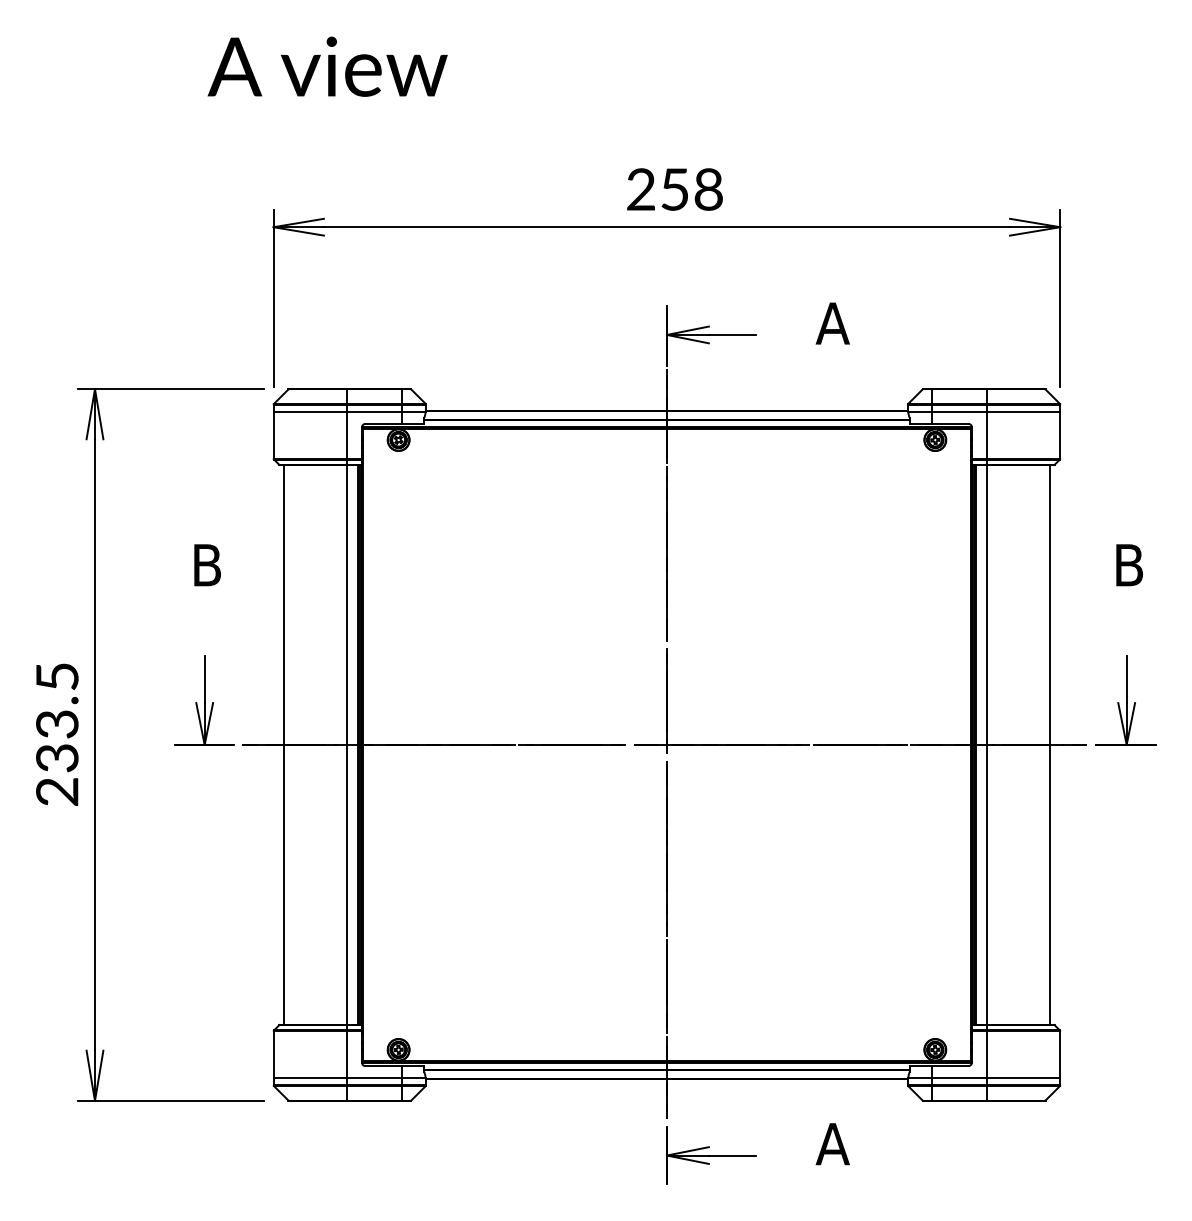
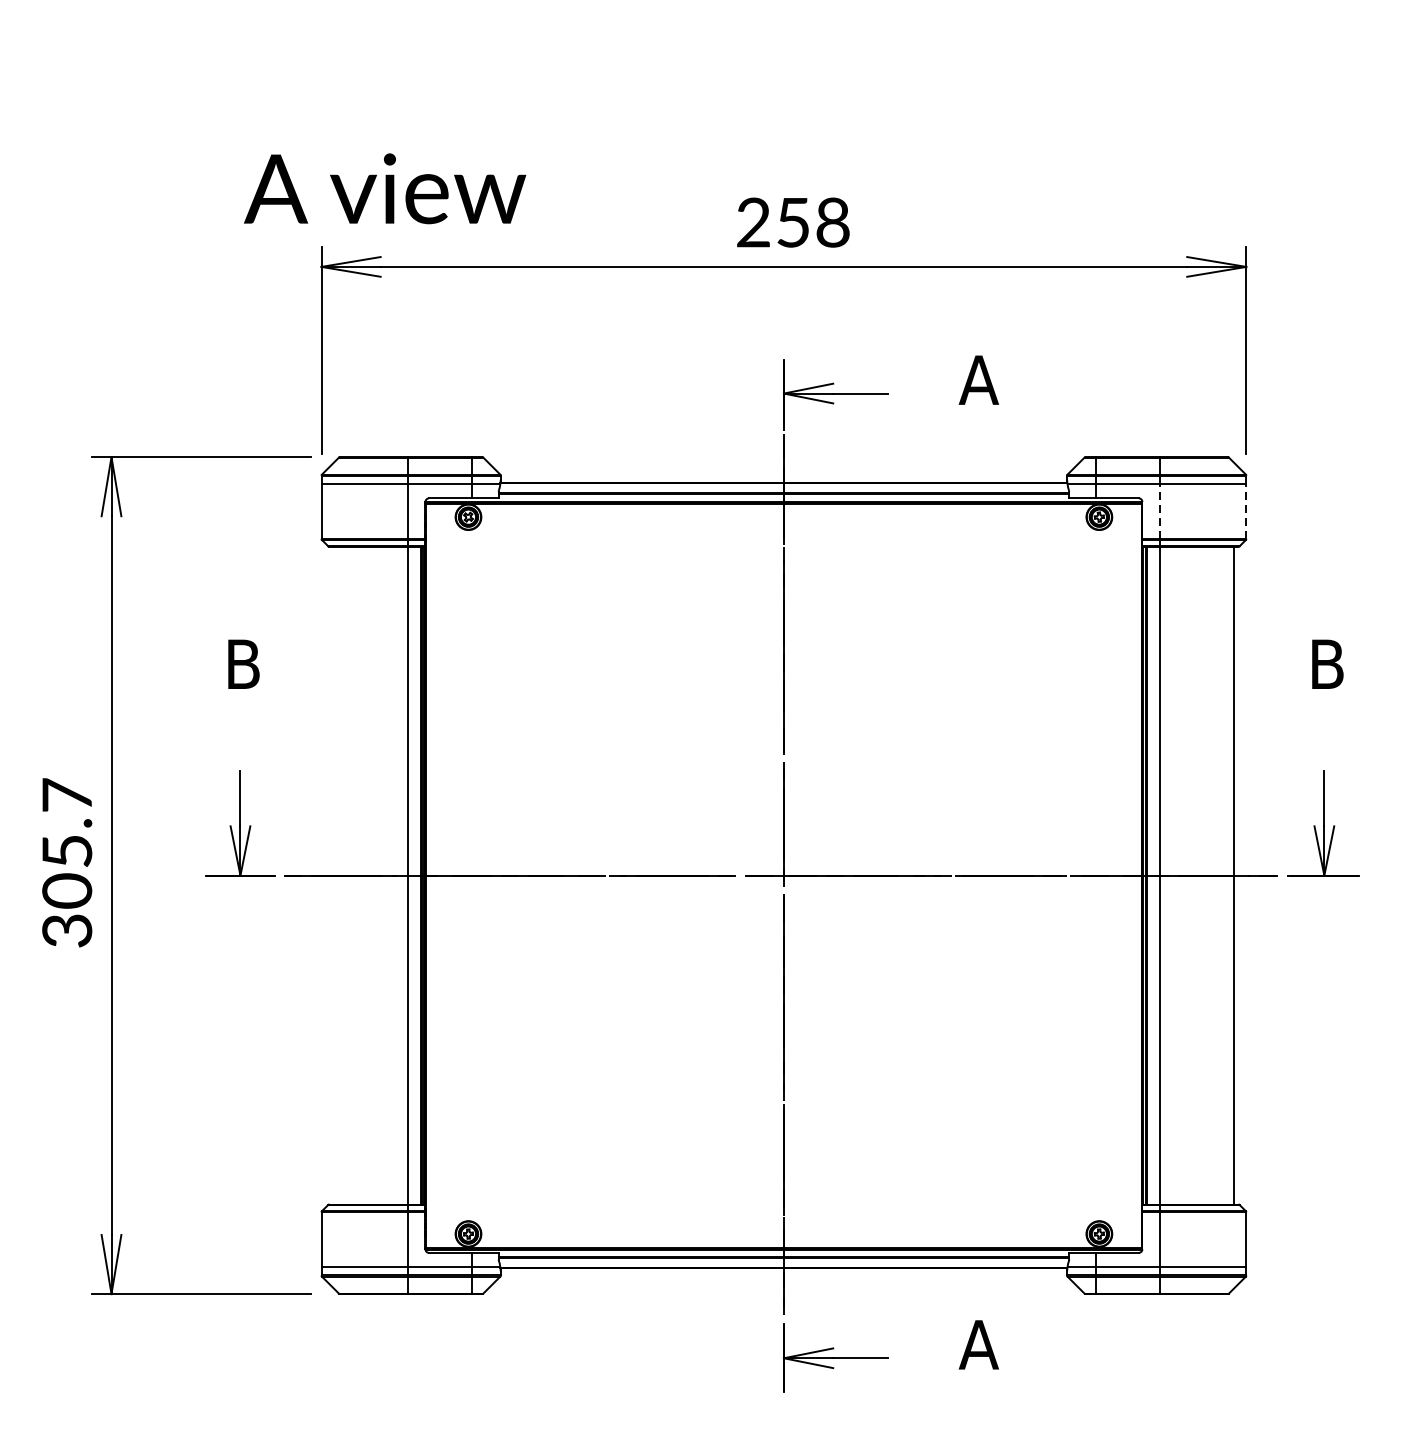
text: (327, 66) -> (384, 188), moved
line: (987, 434) -> (1160, 510), solid -> dashed
line: (1060, 434) -> (1246, 510), solid -> dashed
text: (57, 733) -> (67, 862), 233.5 -> 305.7
line: (284, 744) -> (334, 875), removed

